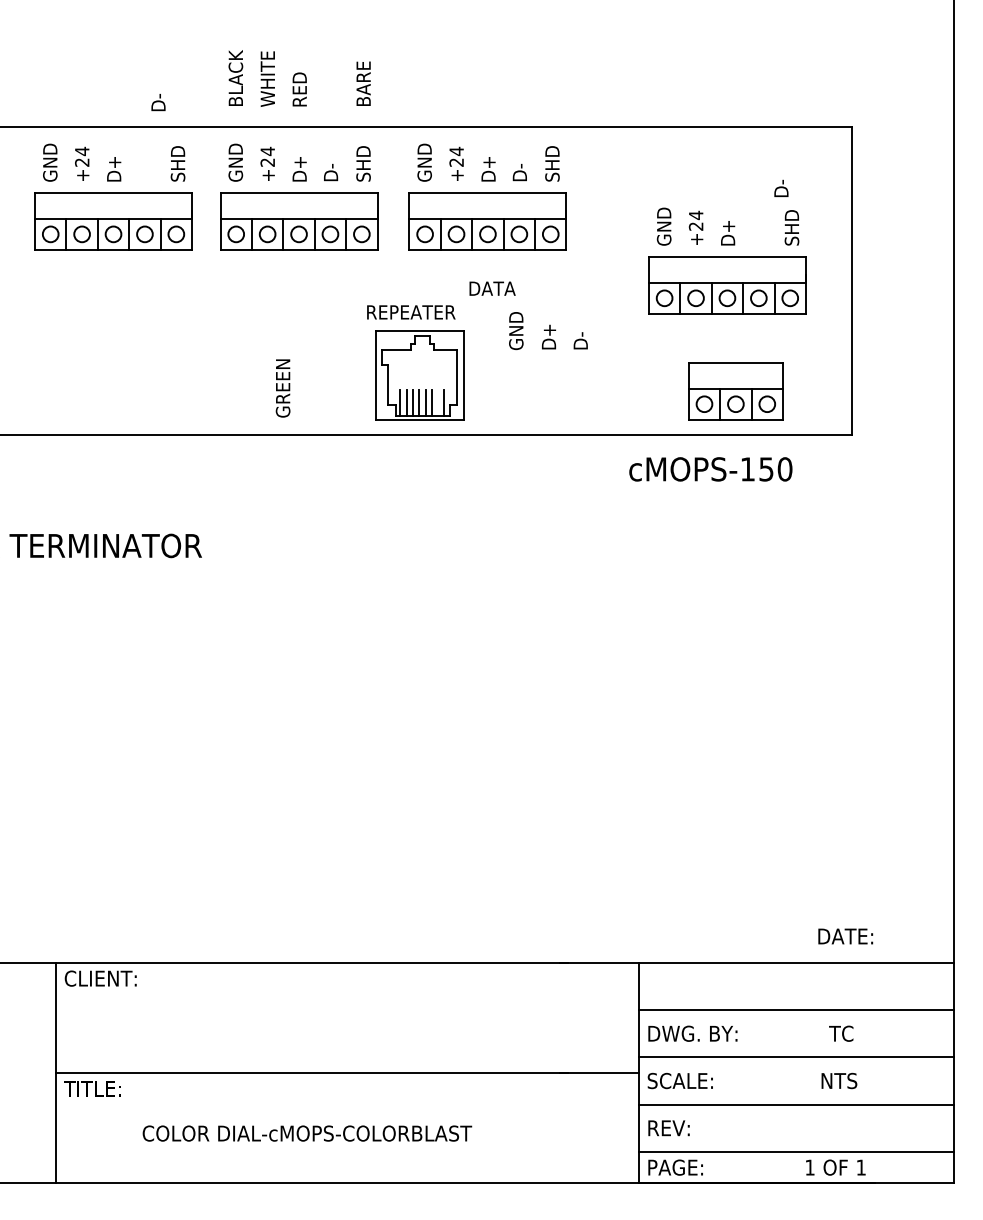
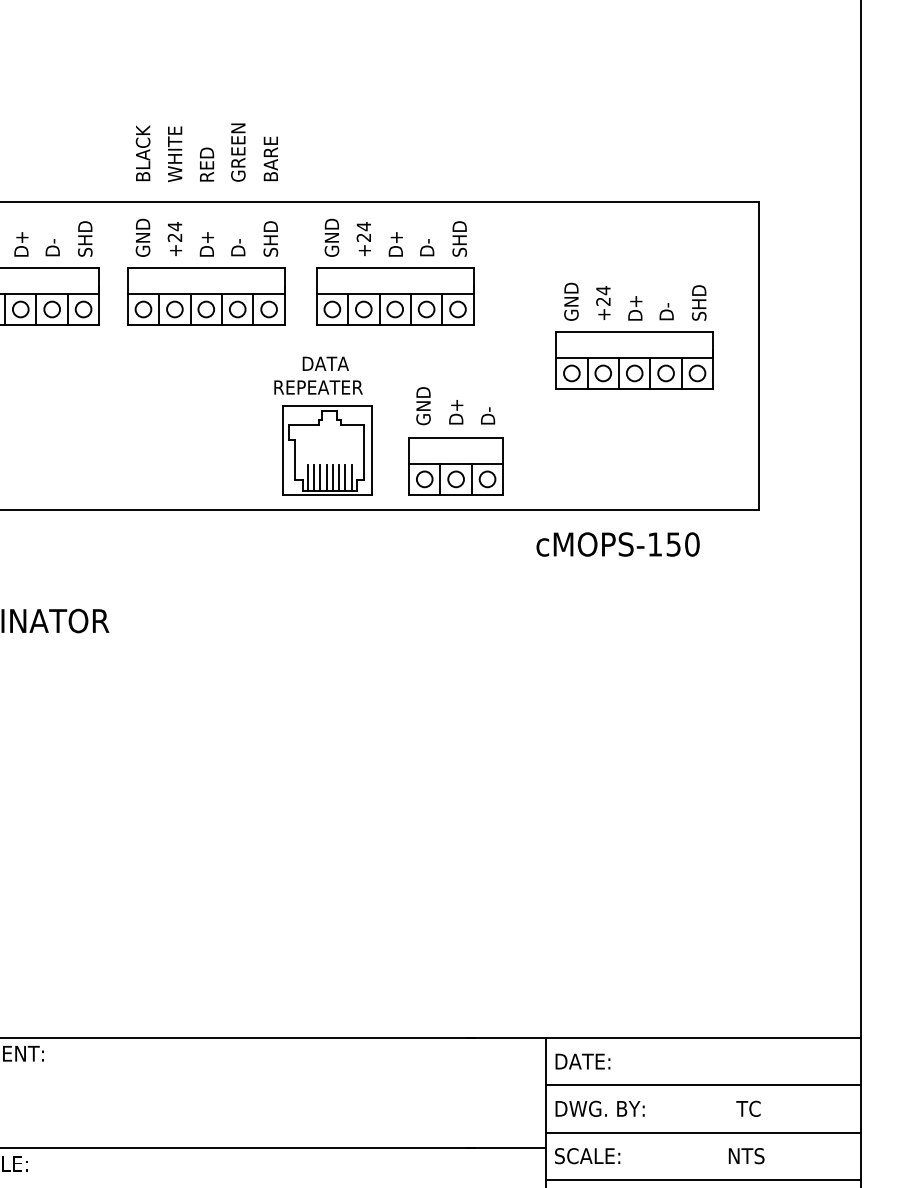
text: (158, 102) -> (52, 247), moved
text: (781, 187) -> (666, 310), moved
text: (492, 288) -> (325, 363), moved
text: (282, 388) -> (237, 152), moved
part: (735, 391) -> (455, 466), moved
line: (438, 403) -> (345, 478), added
text: (845, 936) -> (582, 1061), moved

